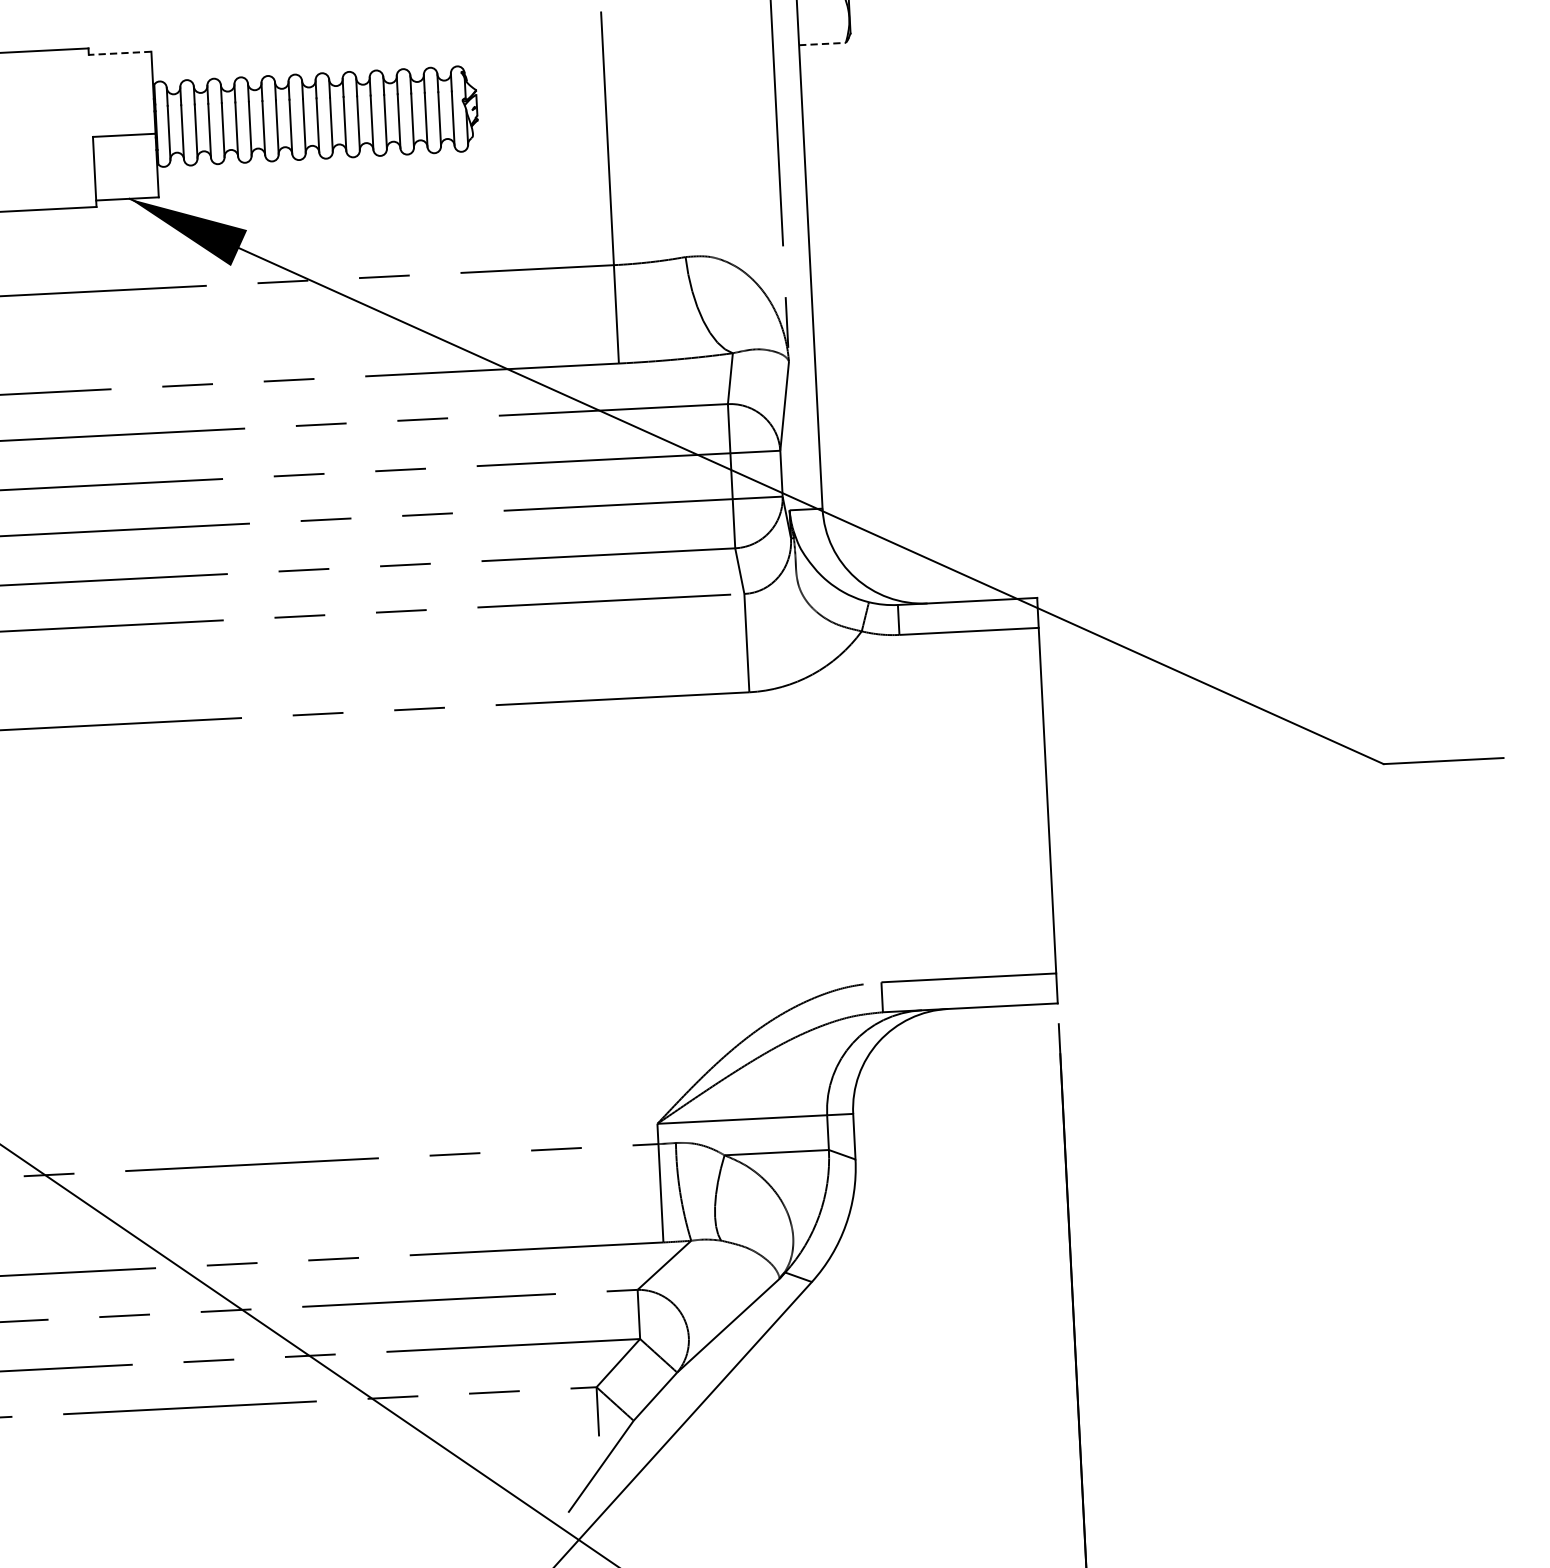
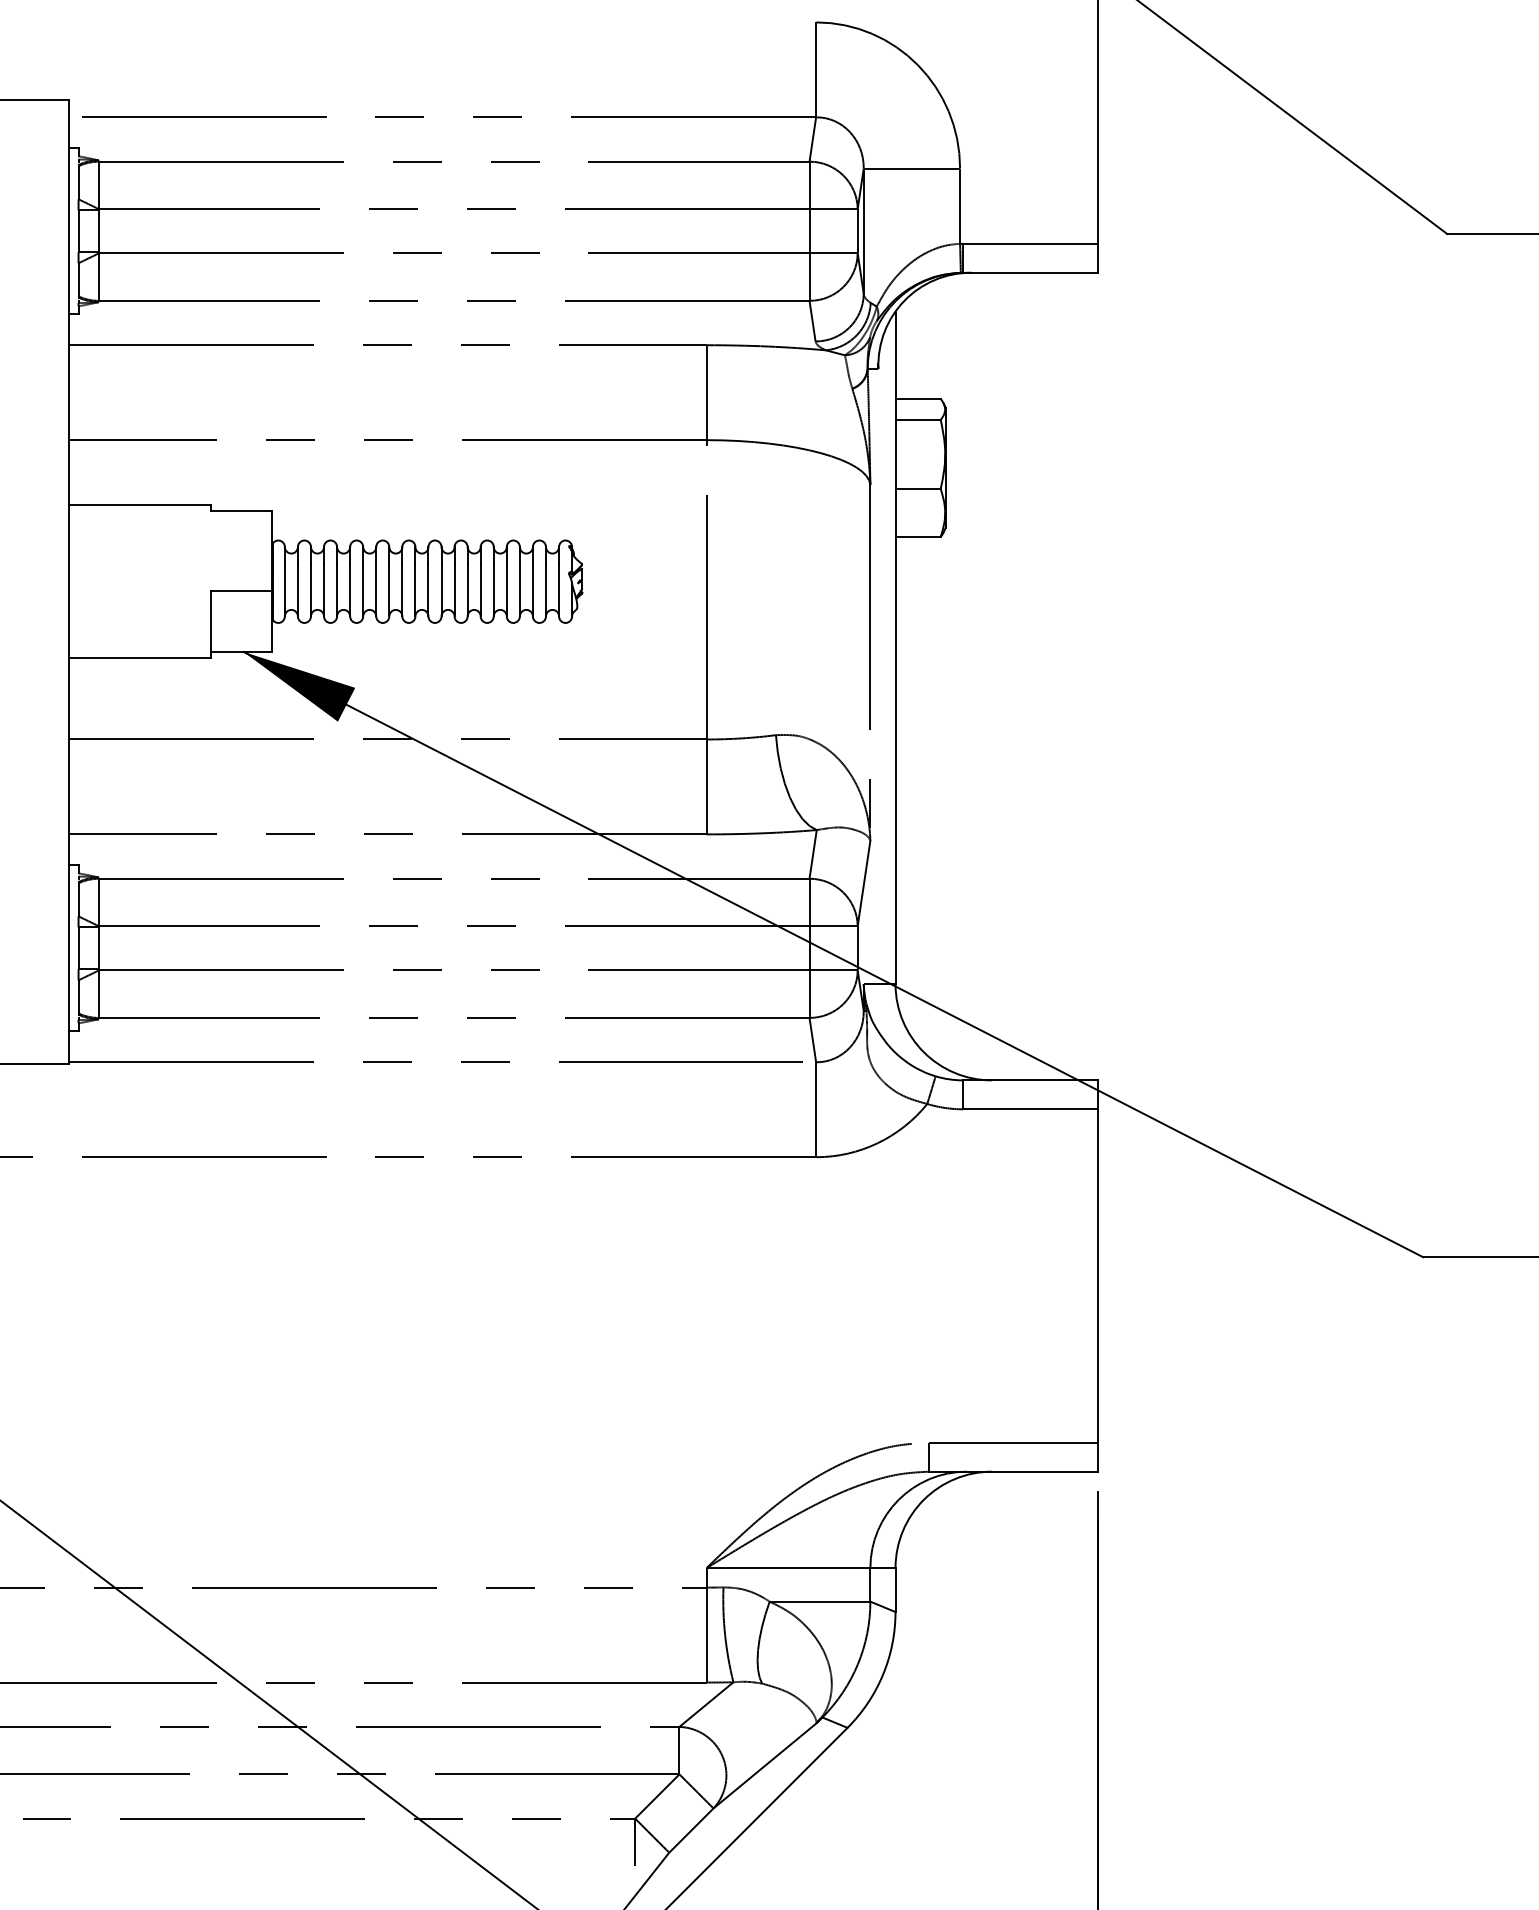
line: (822, 43) -> (918, 536), dashed -> solid
line: (119, 53) -> (241, 511), dashed -> solid

